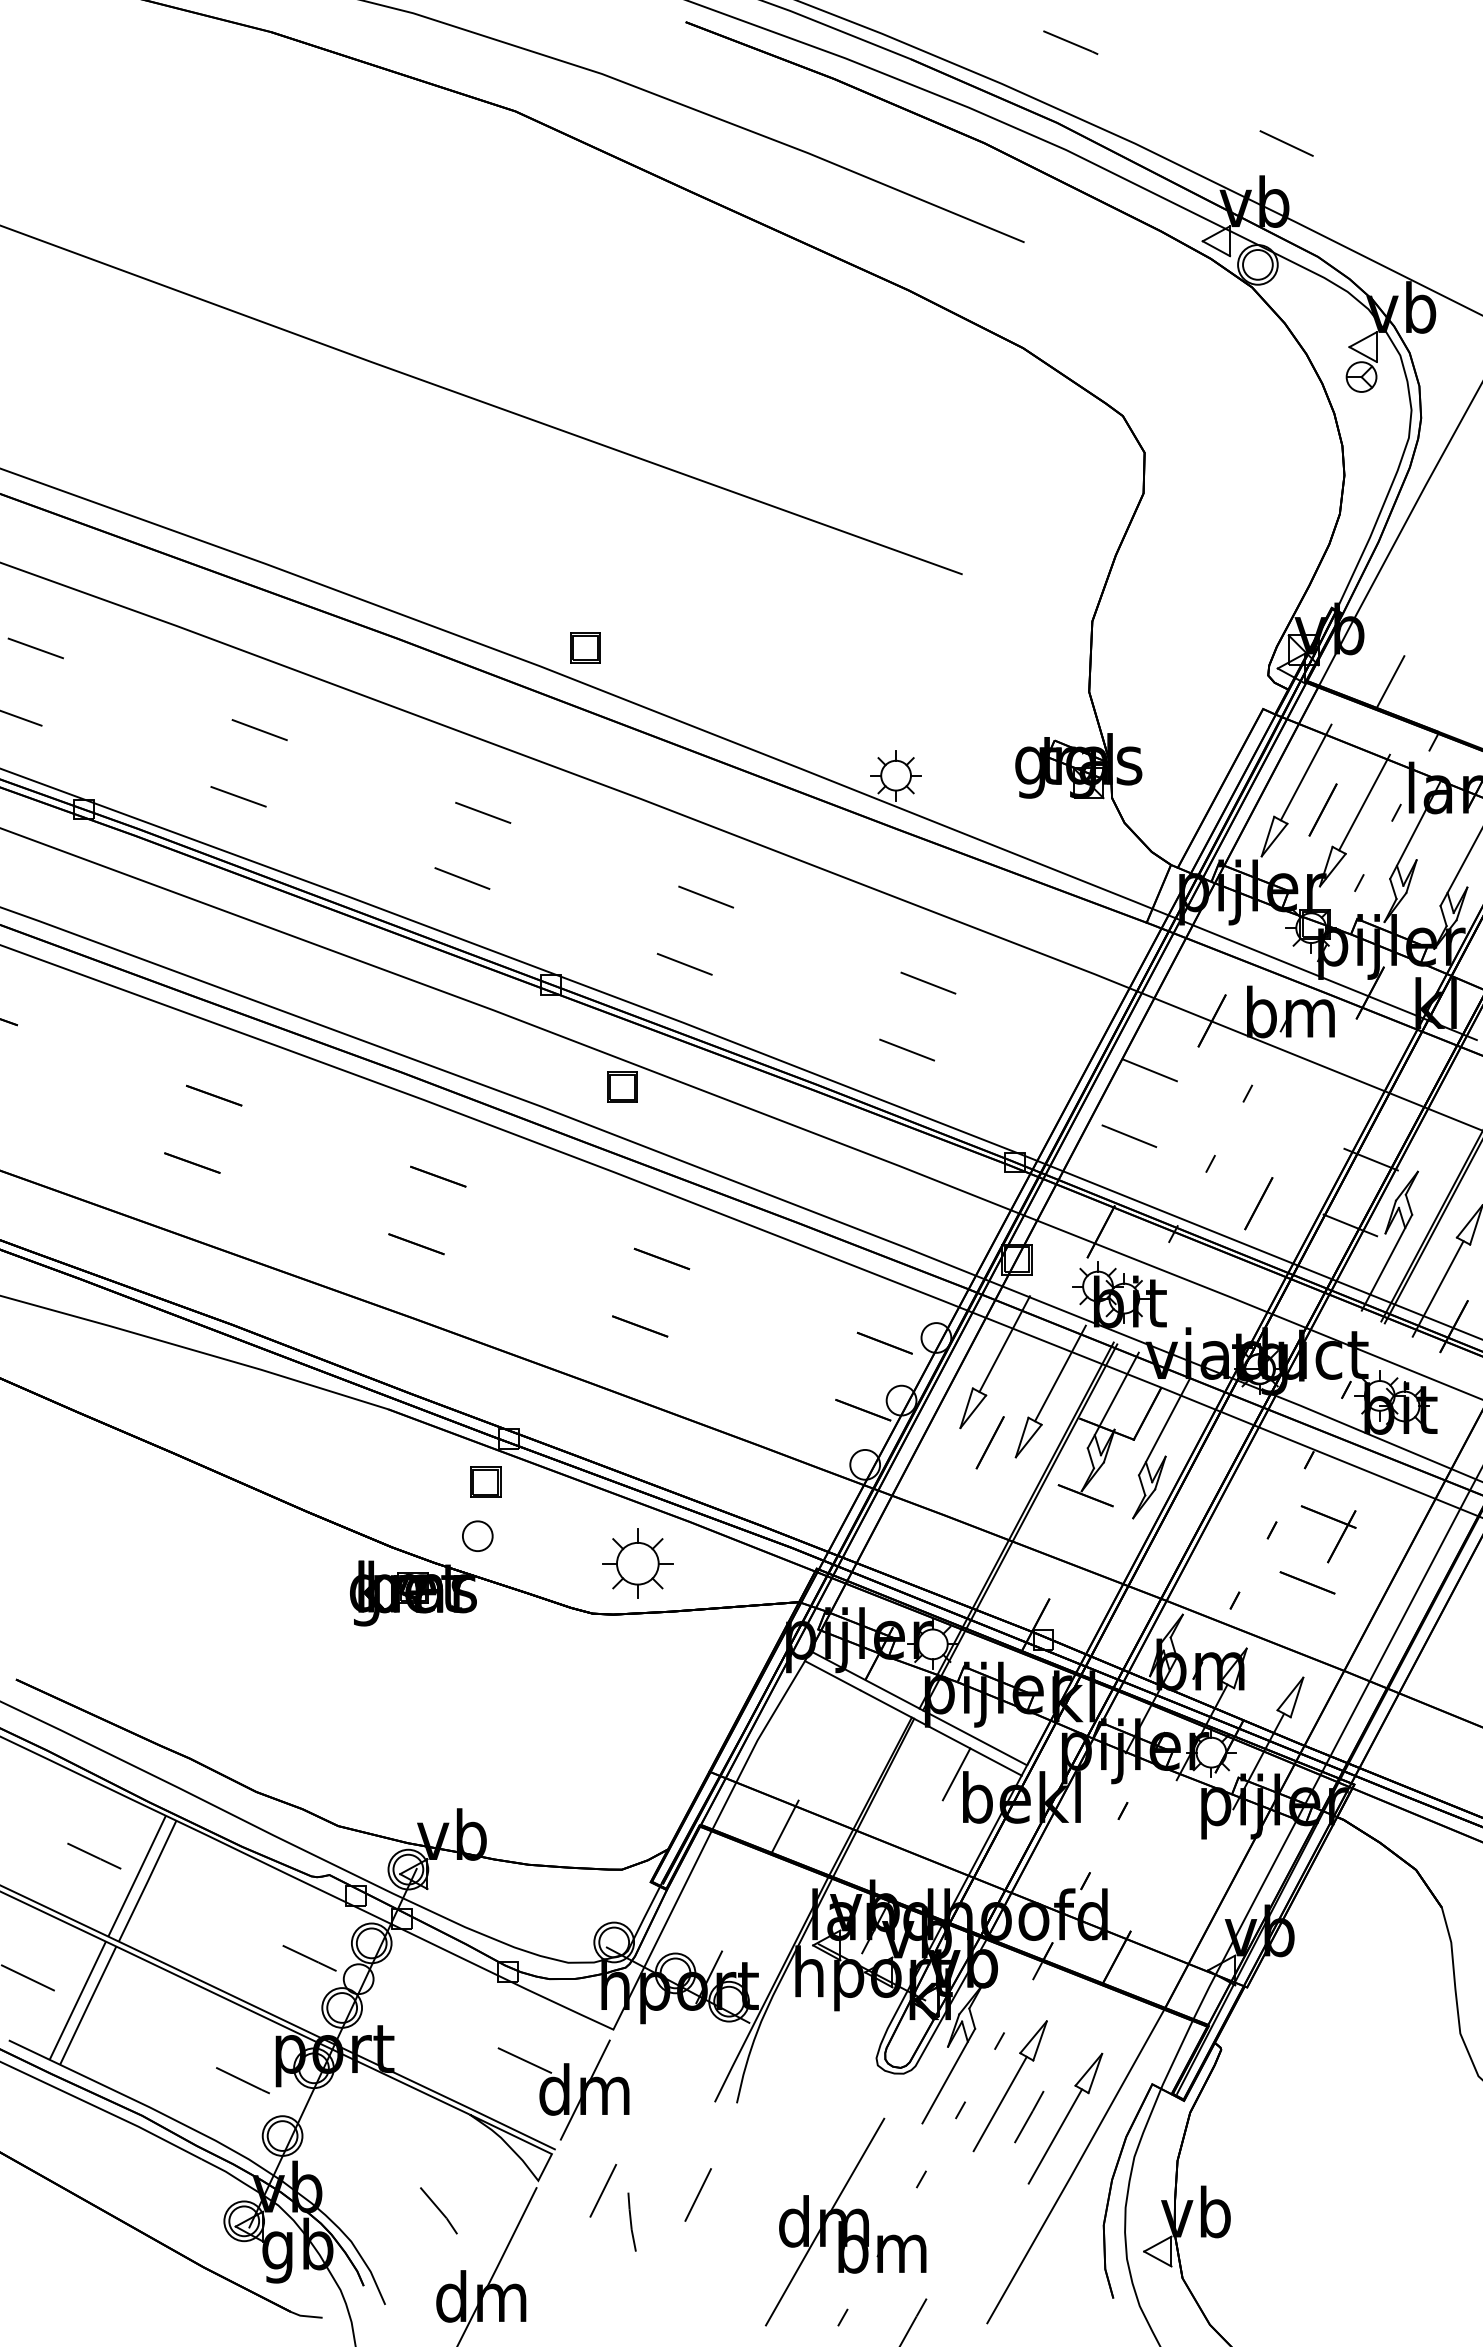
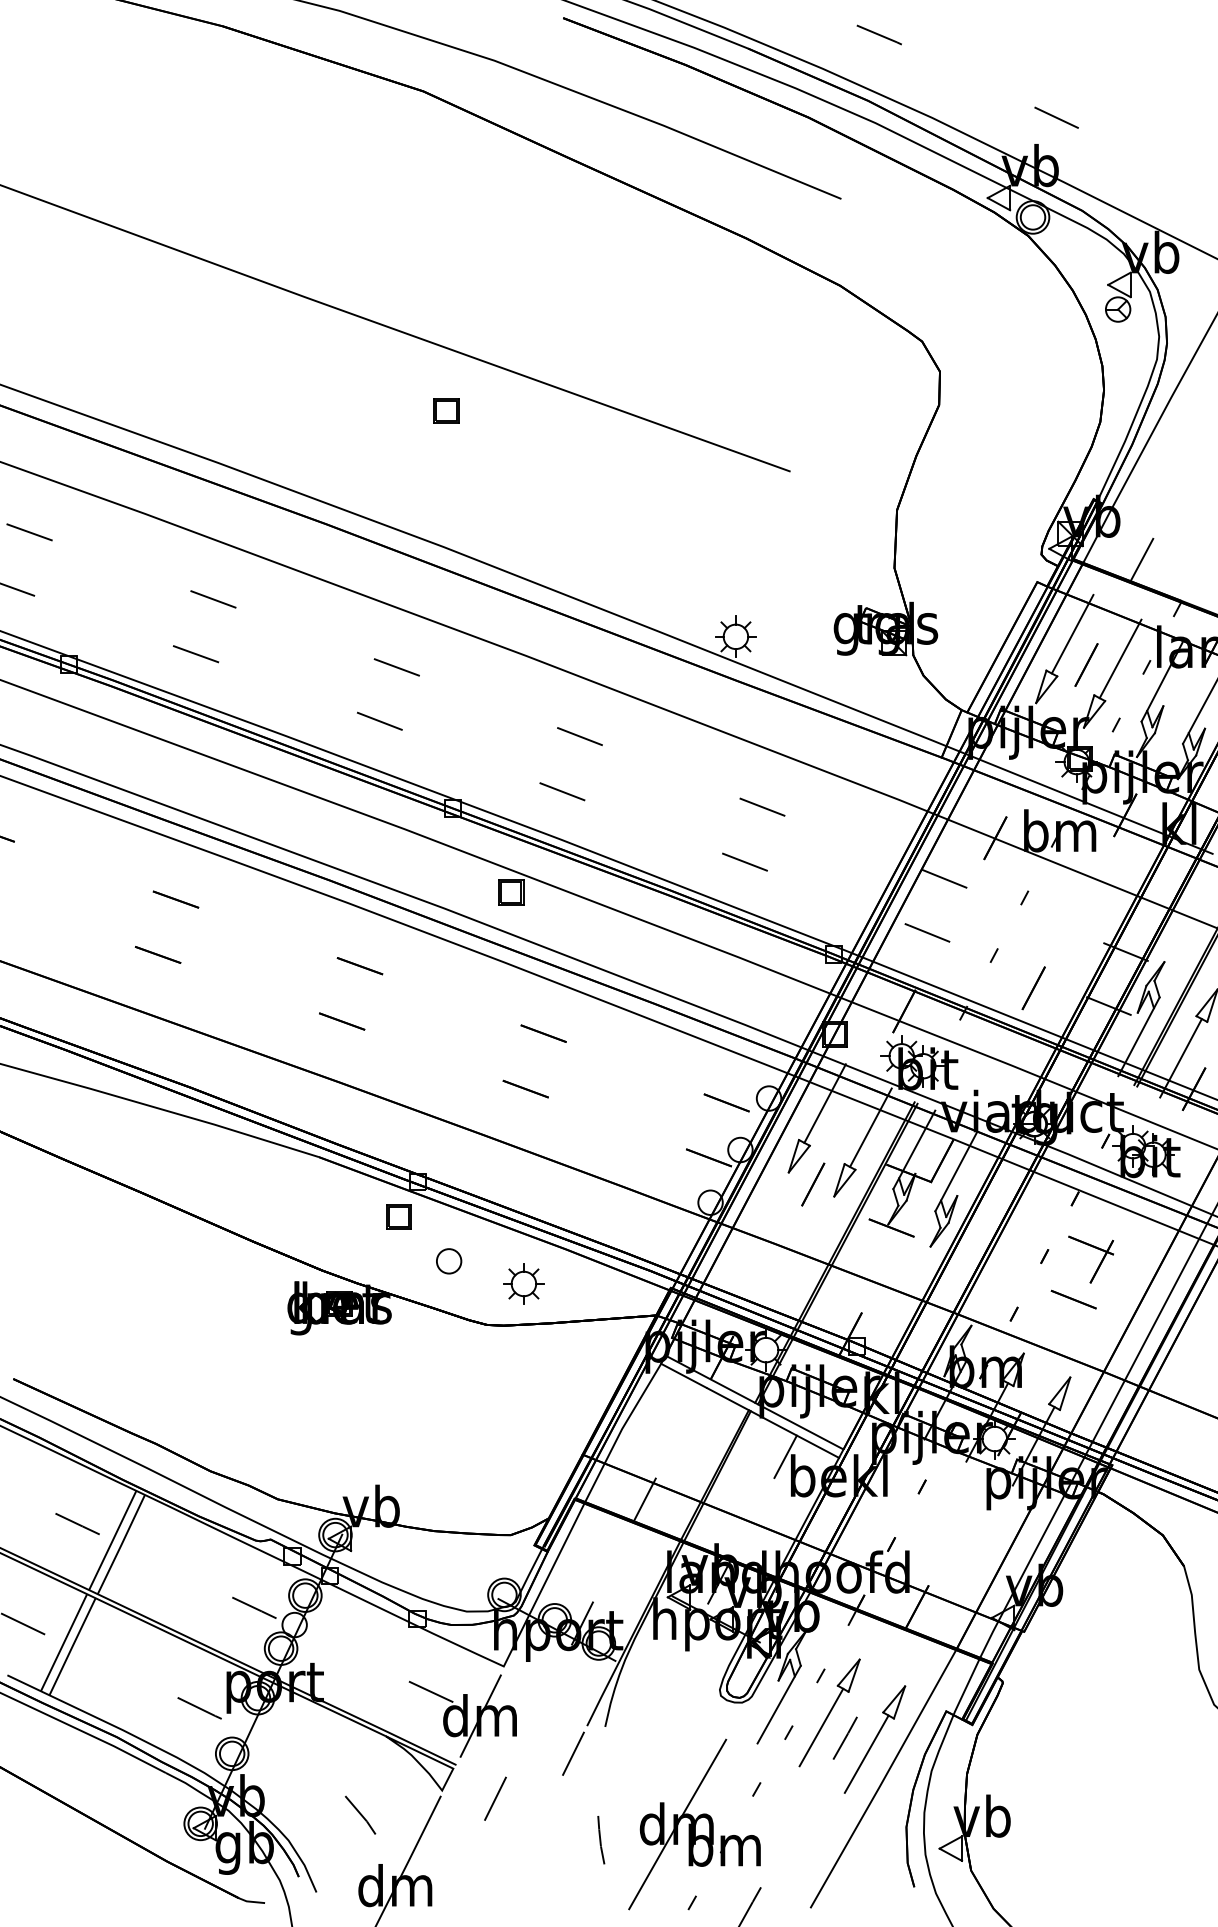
part: (585, 647) -> (446, 410), moved
part: (477, 1535) -> (448, 1260), moved
part: (637, 1563) -> (523, 1283), size x0.71
line: (697, 2194) -> (572, 1753), moved
curve: (631, 2221) -> (600, 1839), moved

